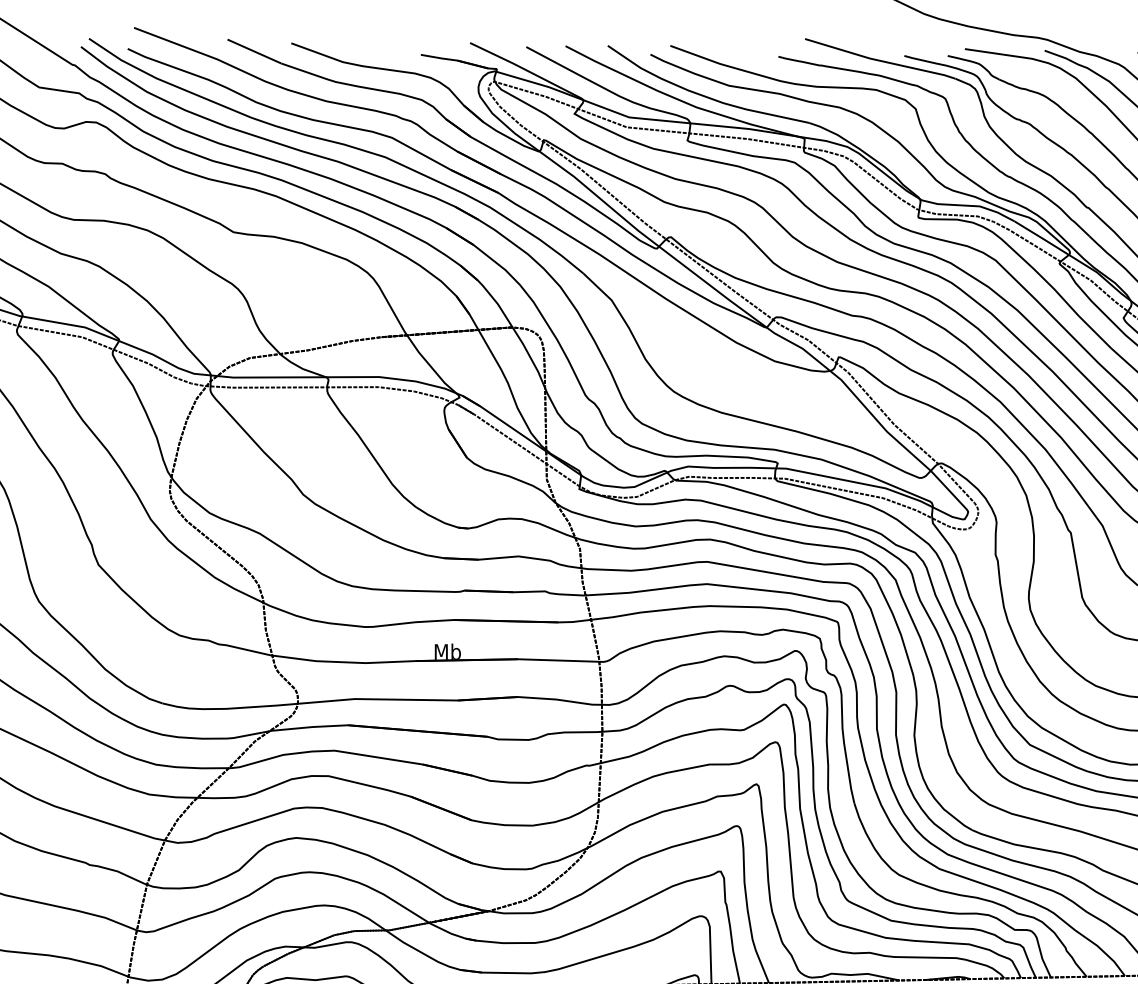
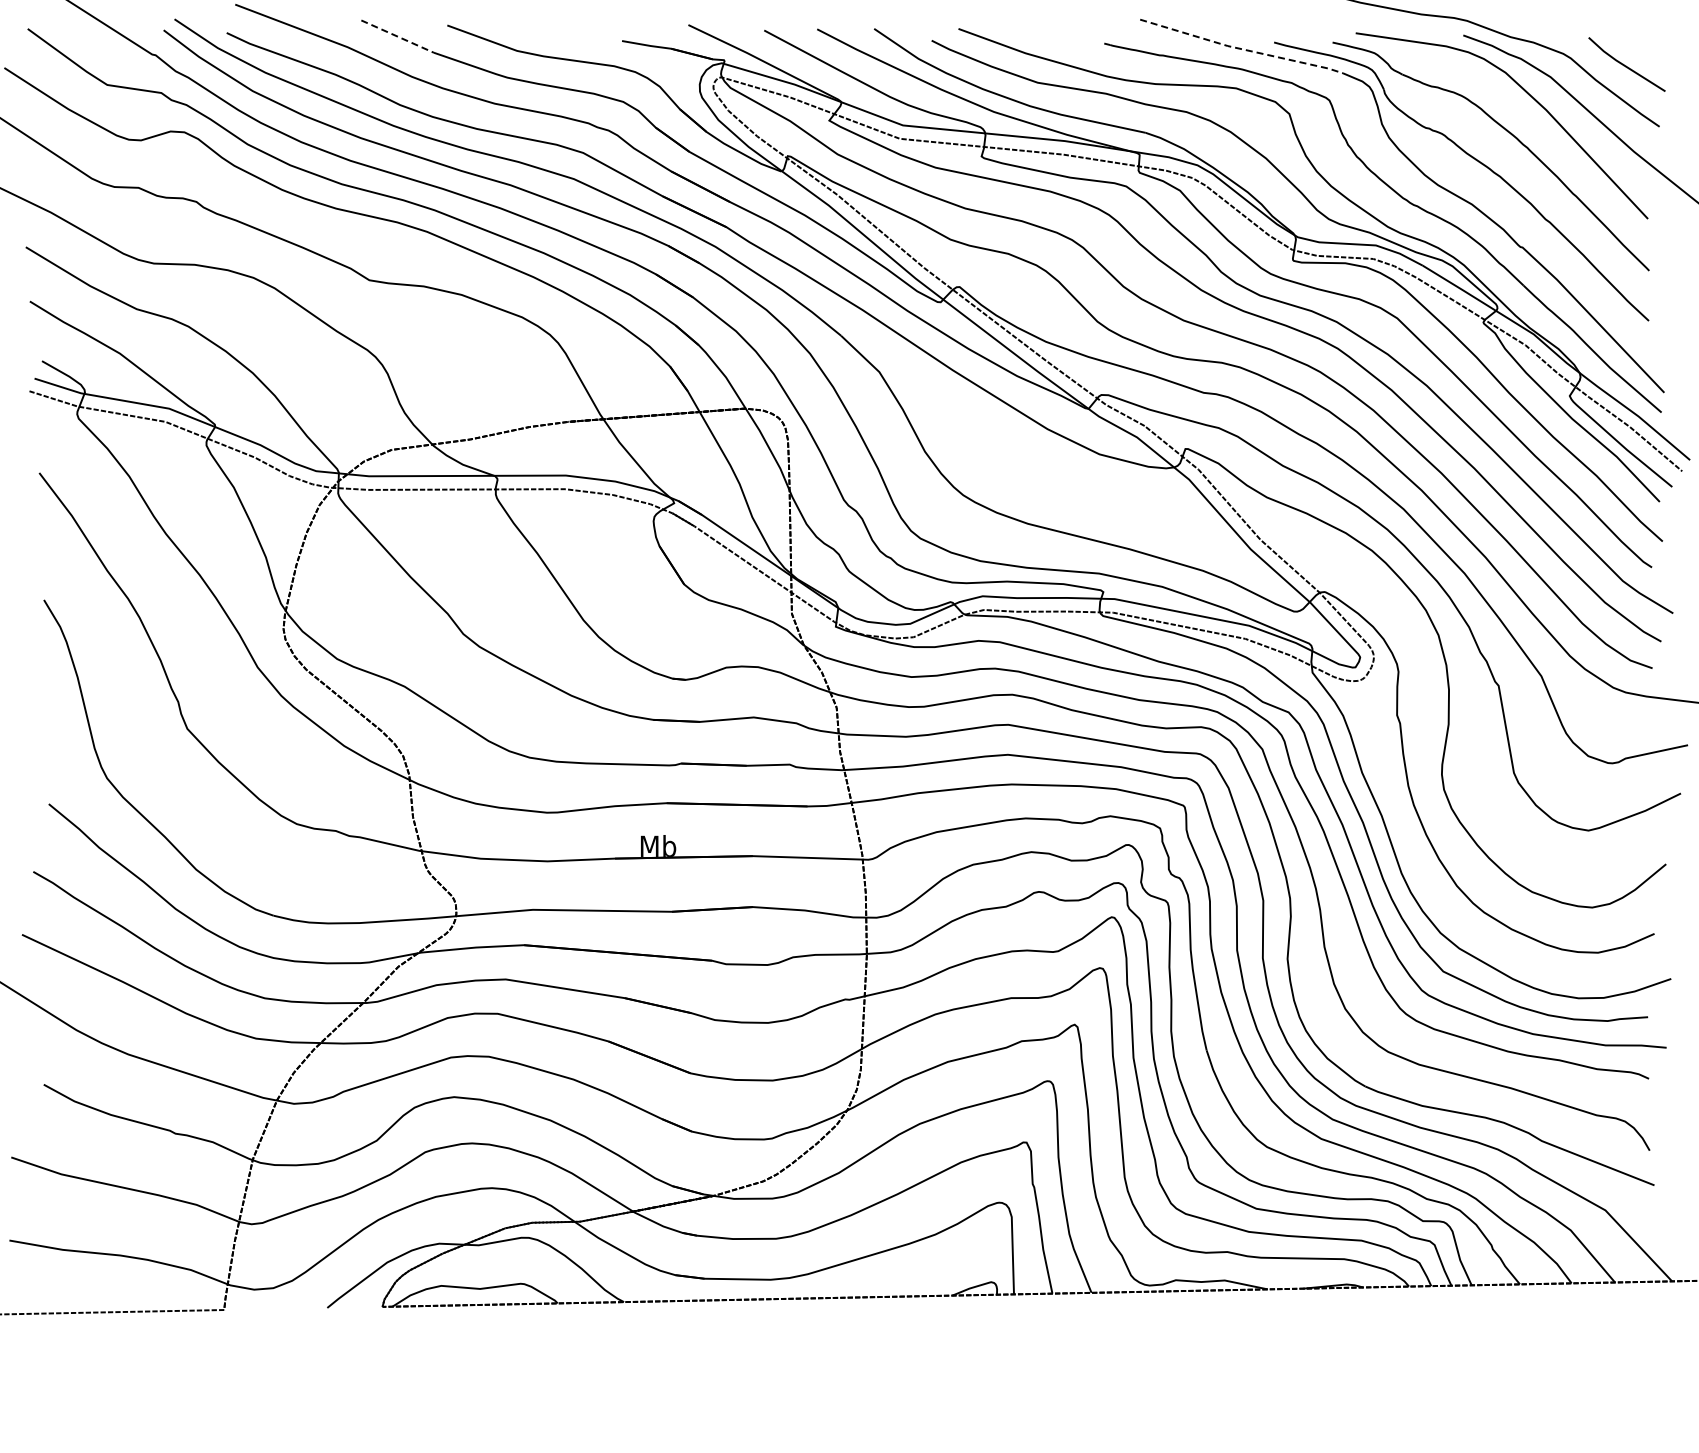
line: (254, 51) -> (397, 36), solid -> dashed
line: (880, 61) -> (1241, 49), solid -> dashed

